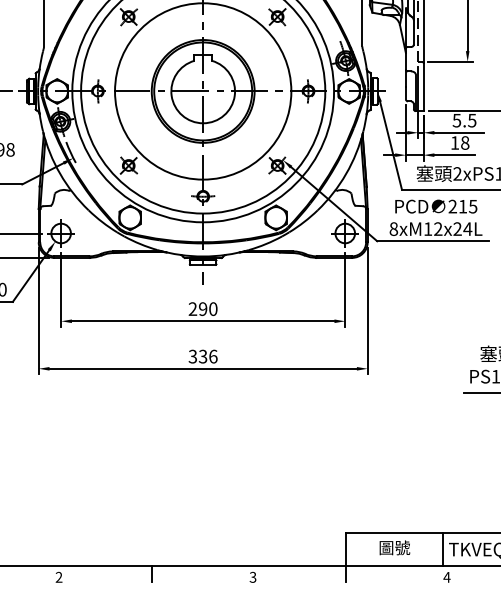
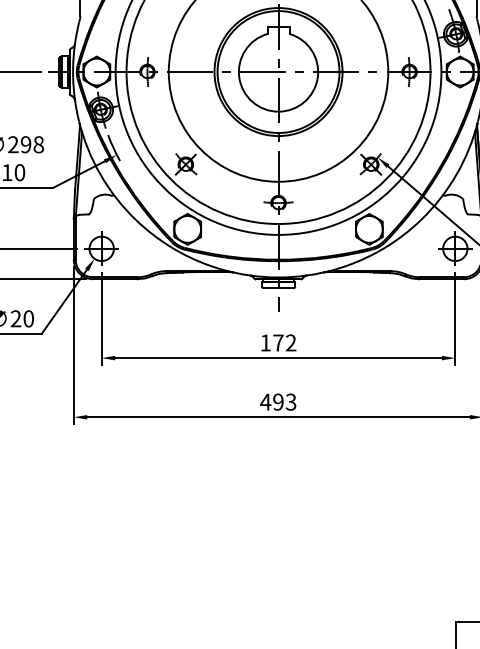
text: (202, 309) -> (277, 343), 290 -> 172
text: (202, 356) -> (277, 401), 336 -> 493

